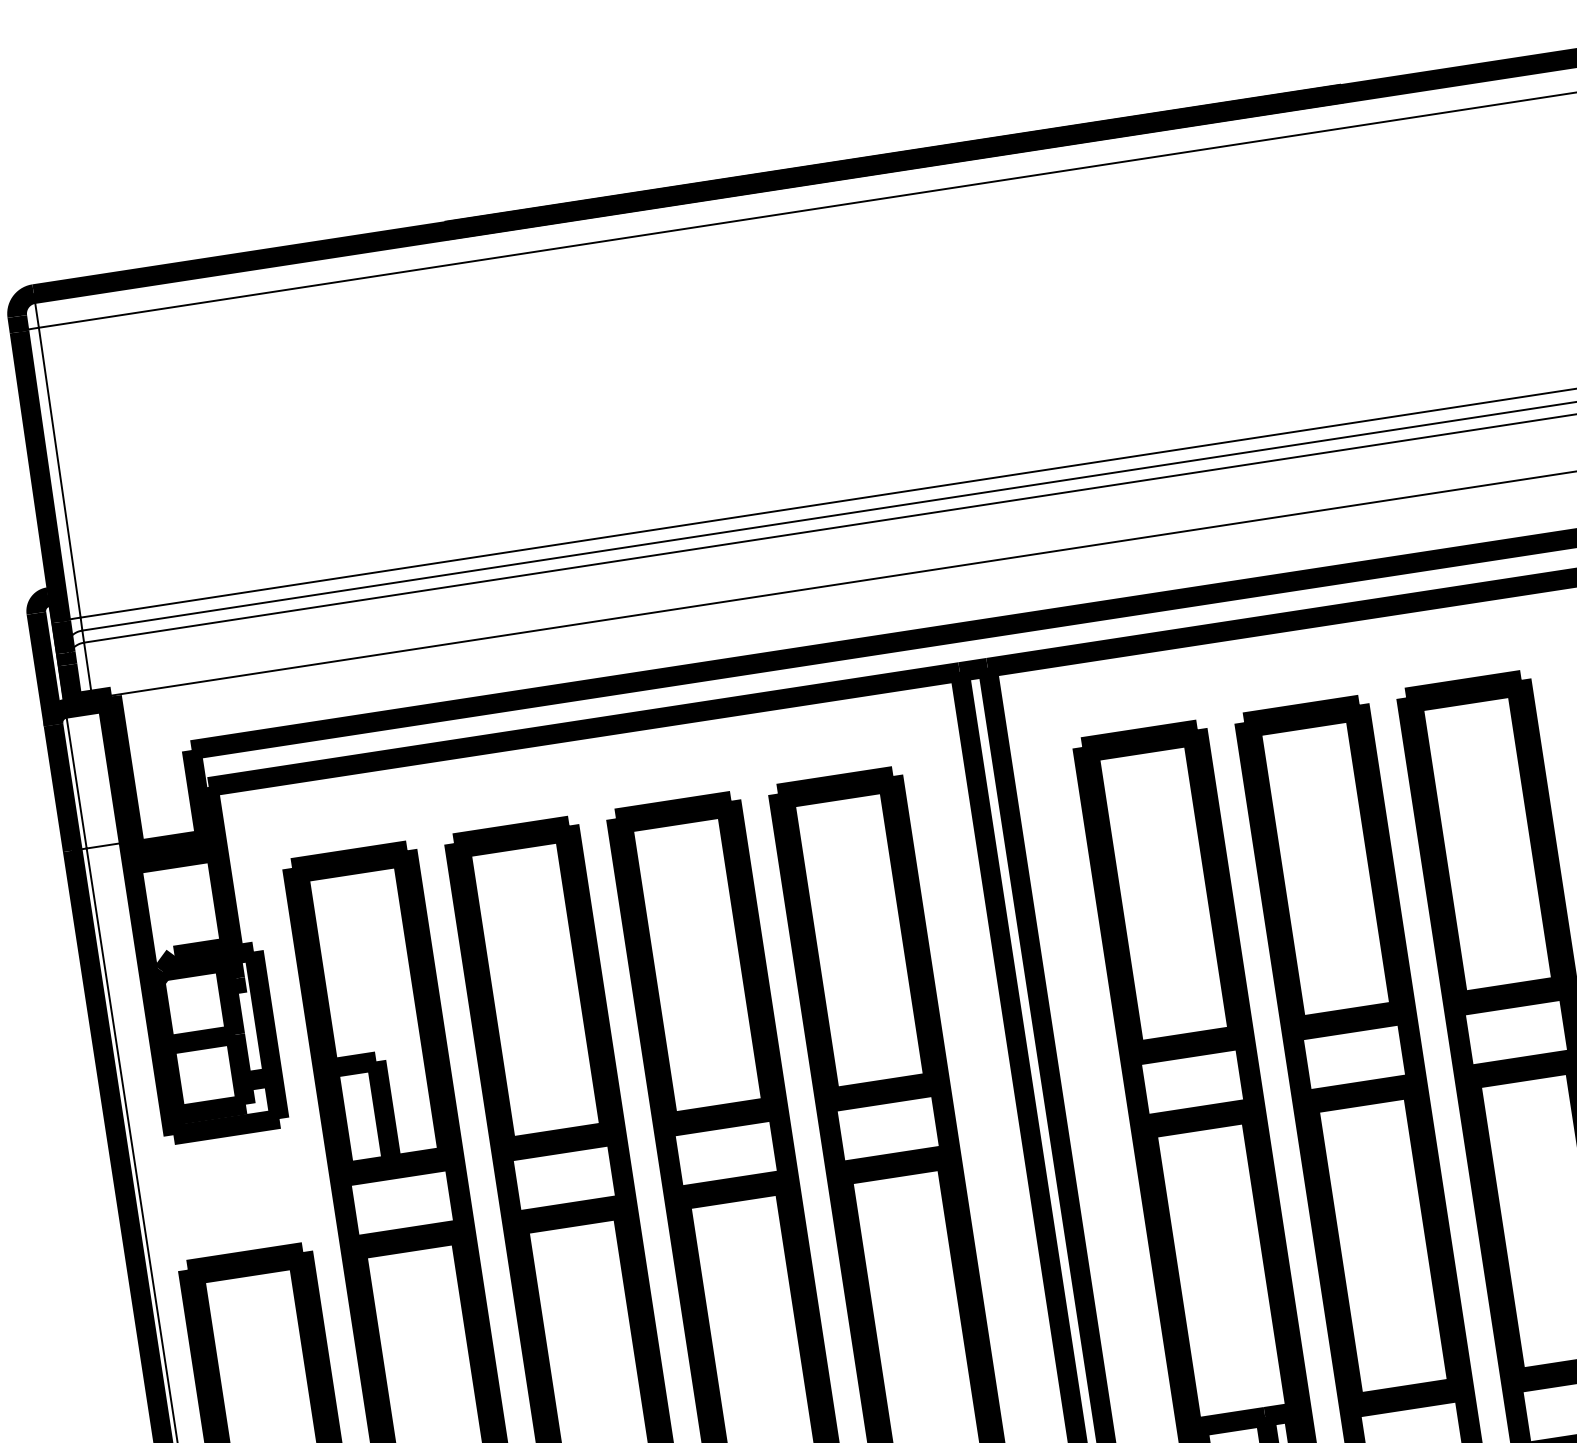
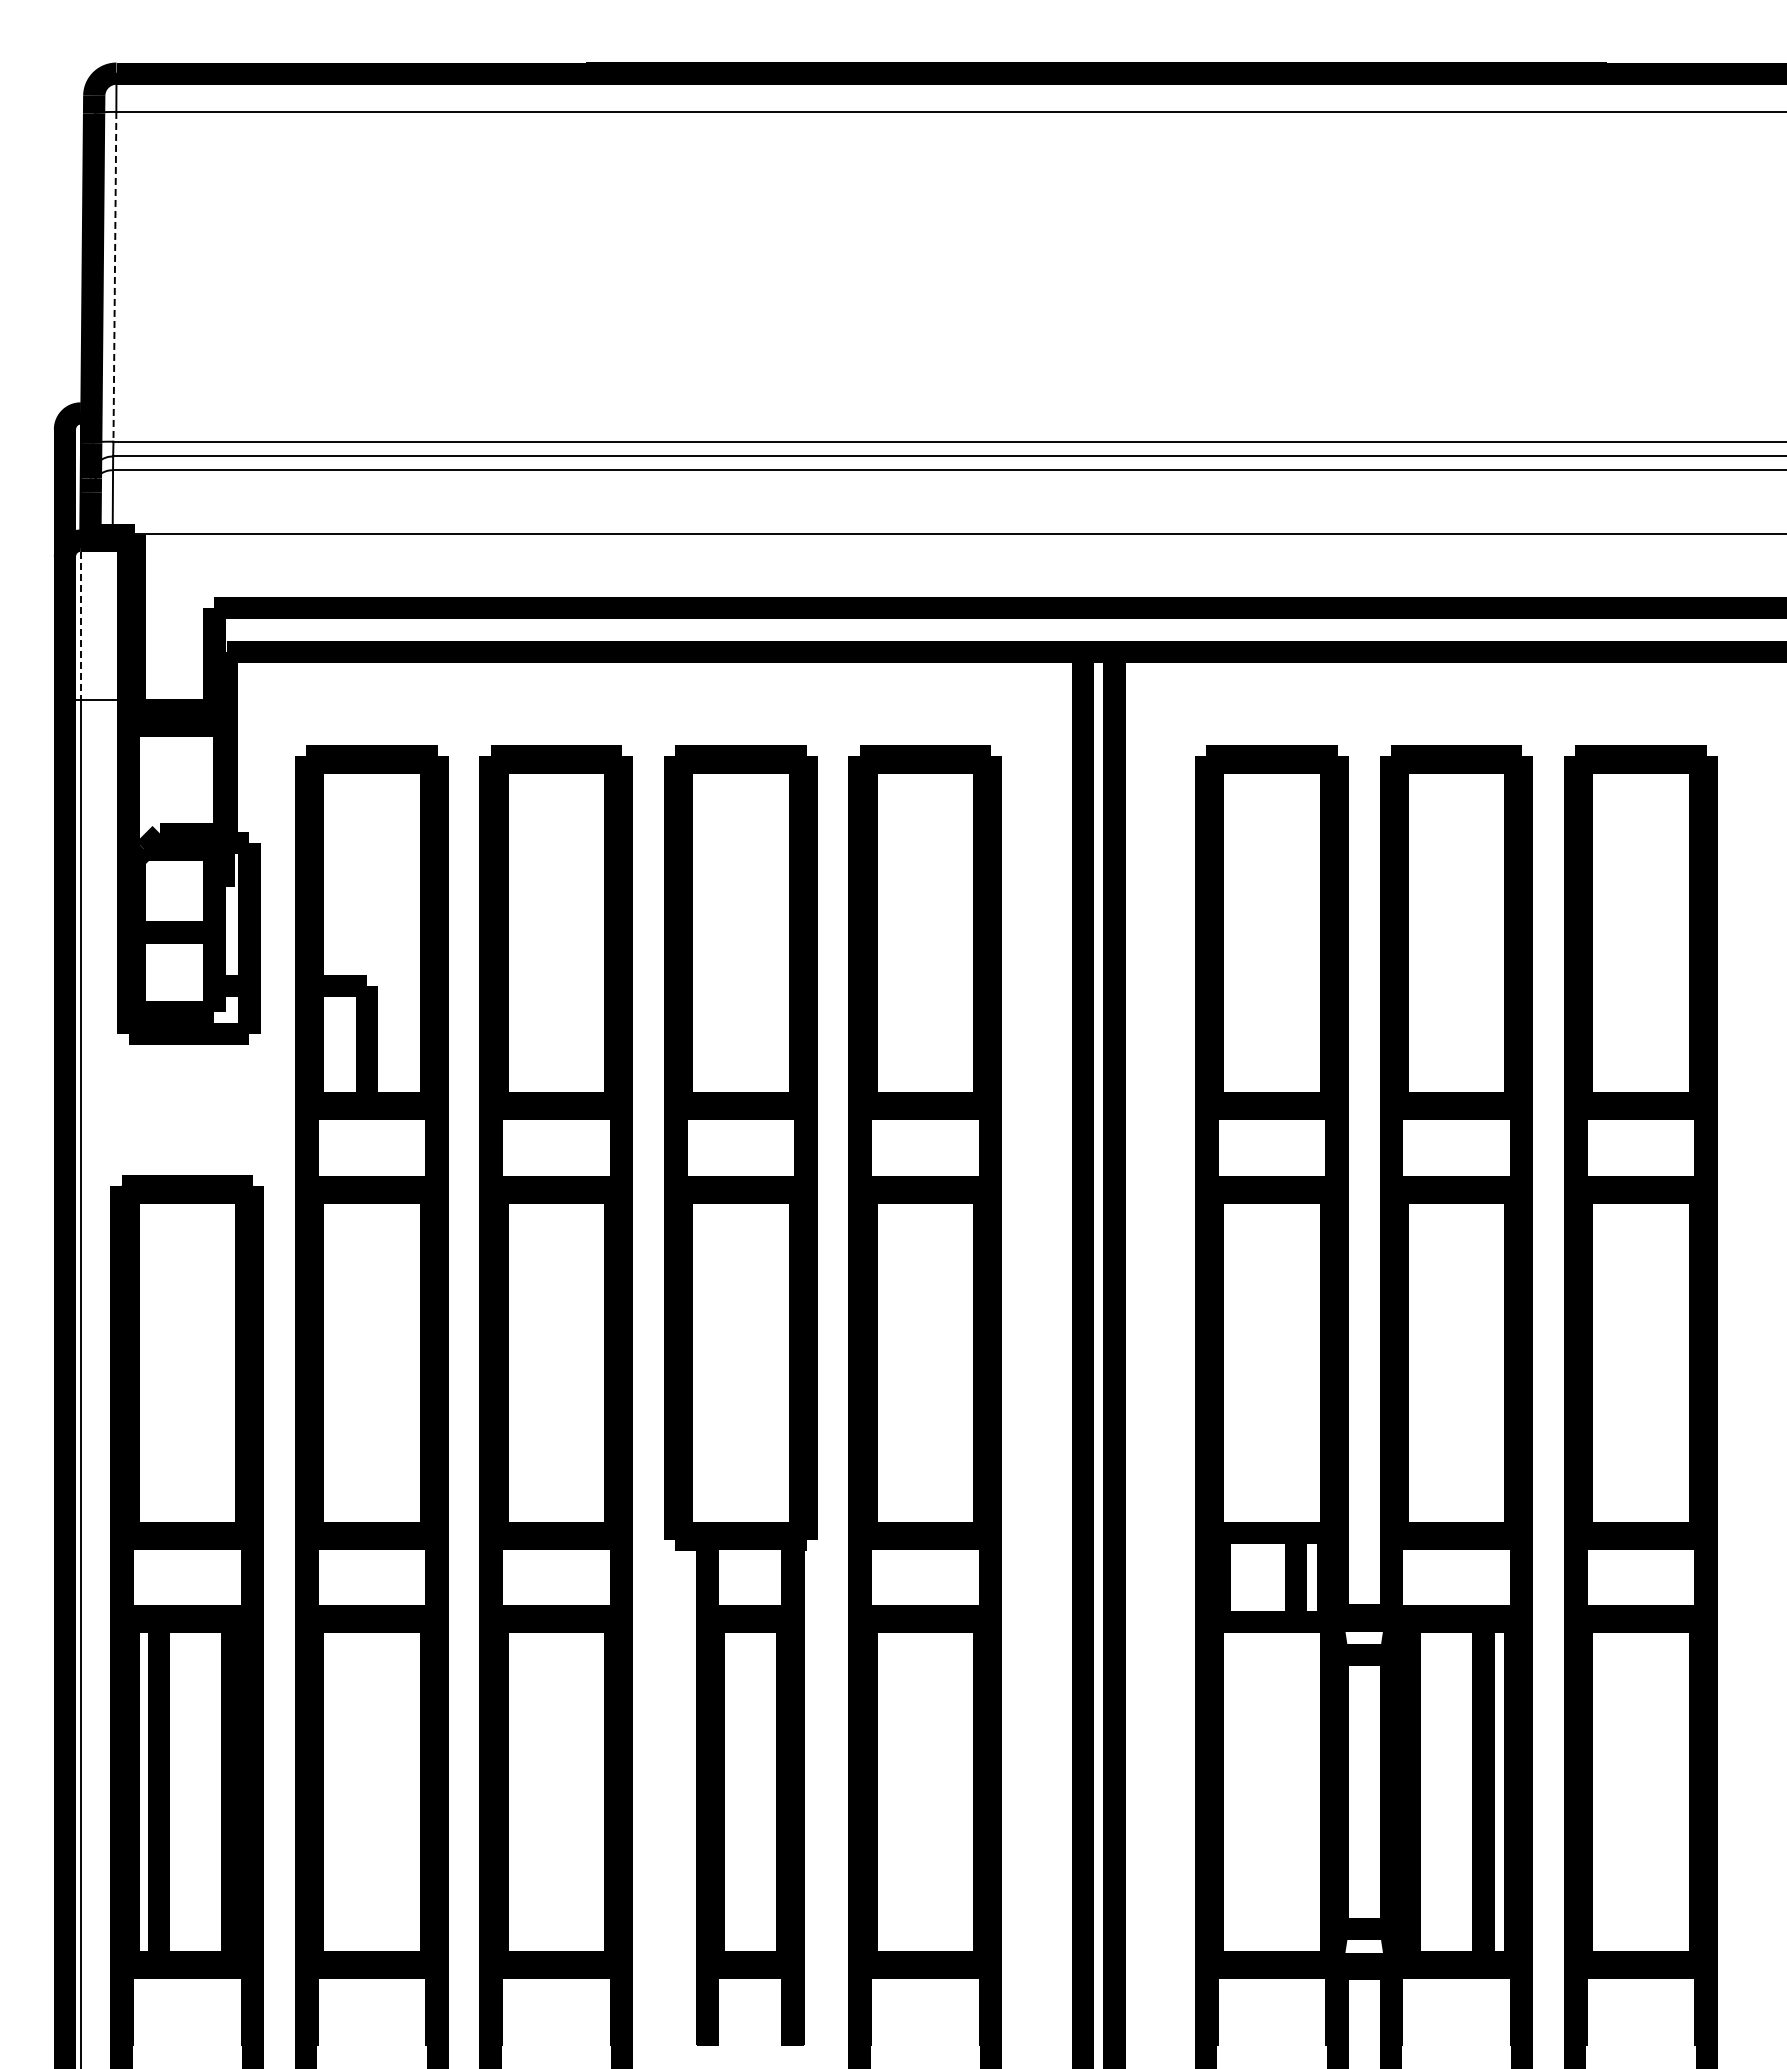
line: (59, 472) -> (114, 276), solid -> dashed
line: (75, 779) -> (80, 620), solid -> dashed

